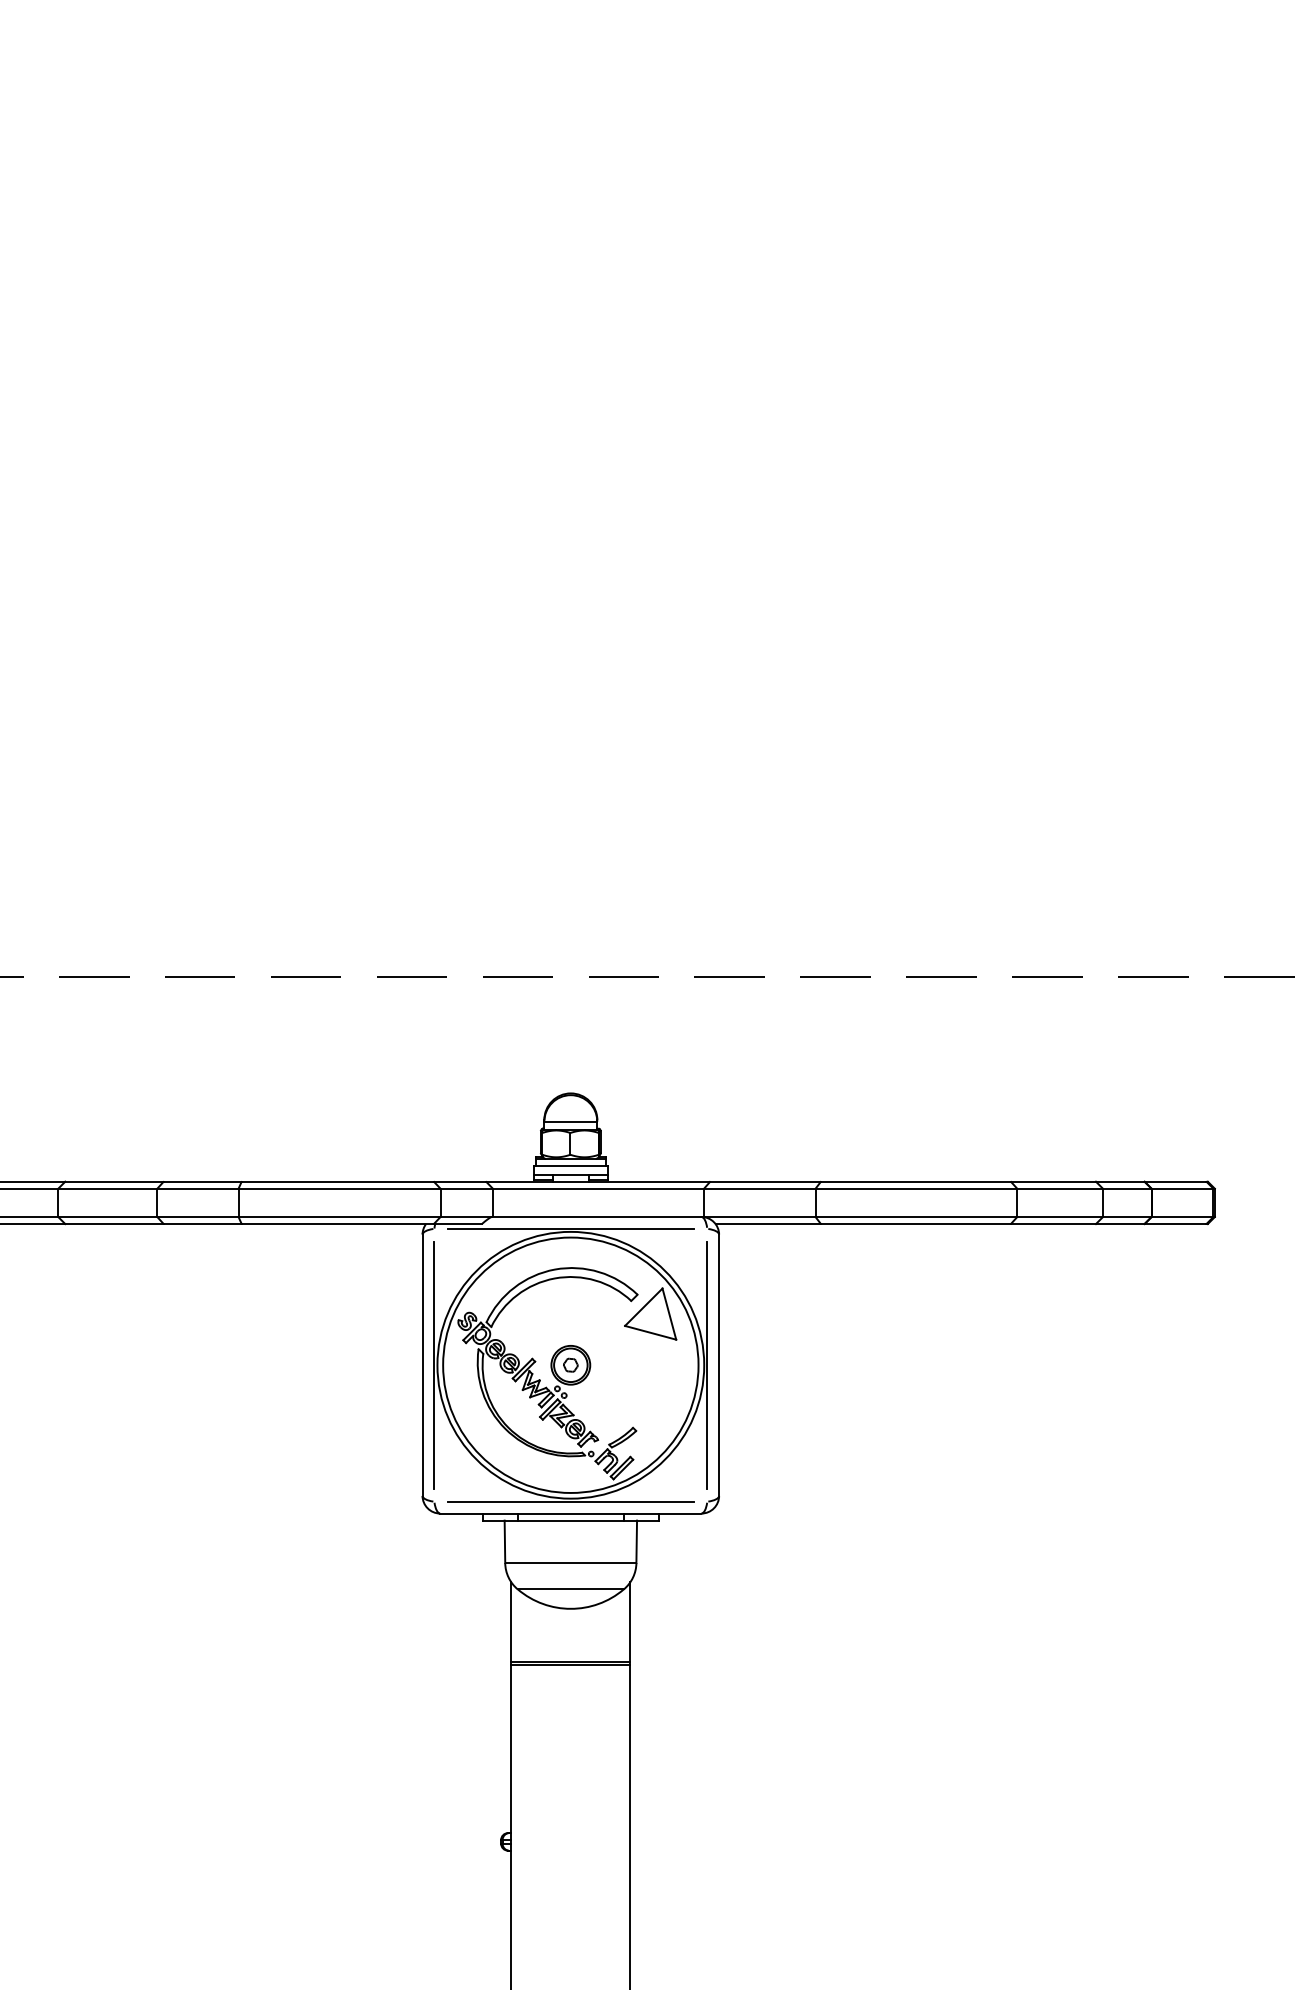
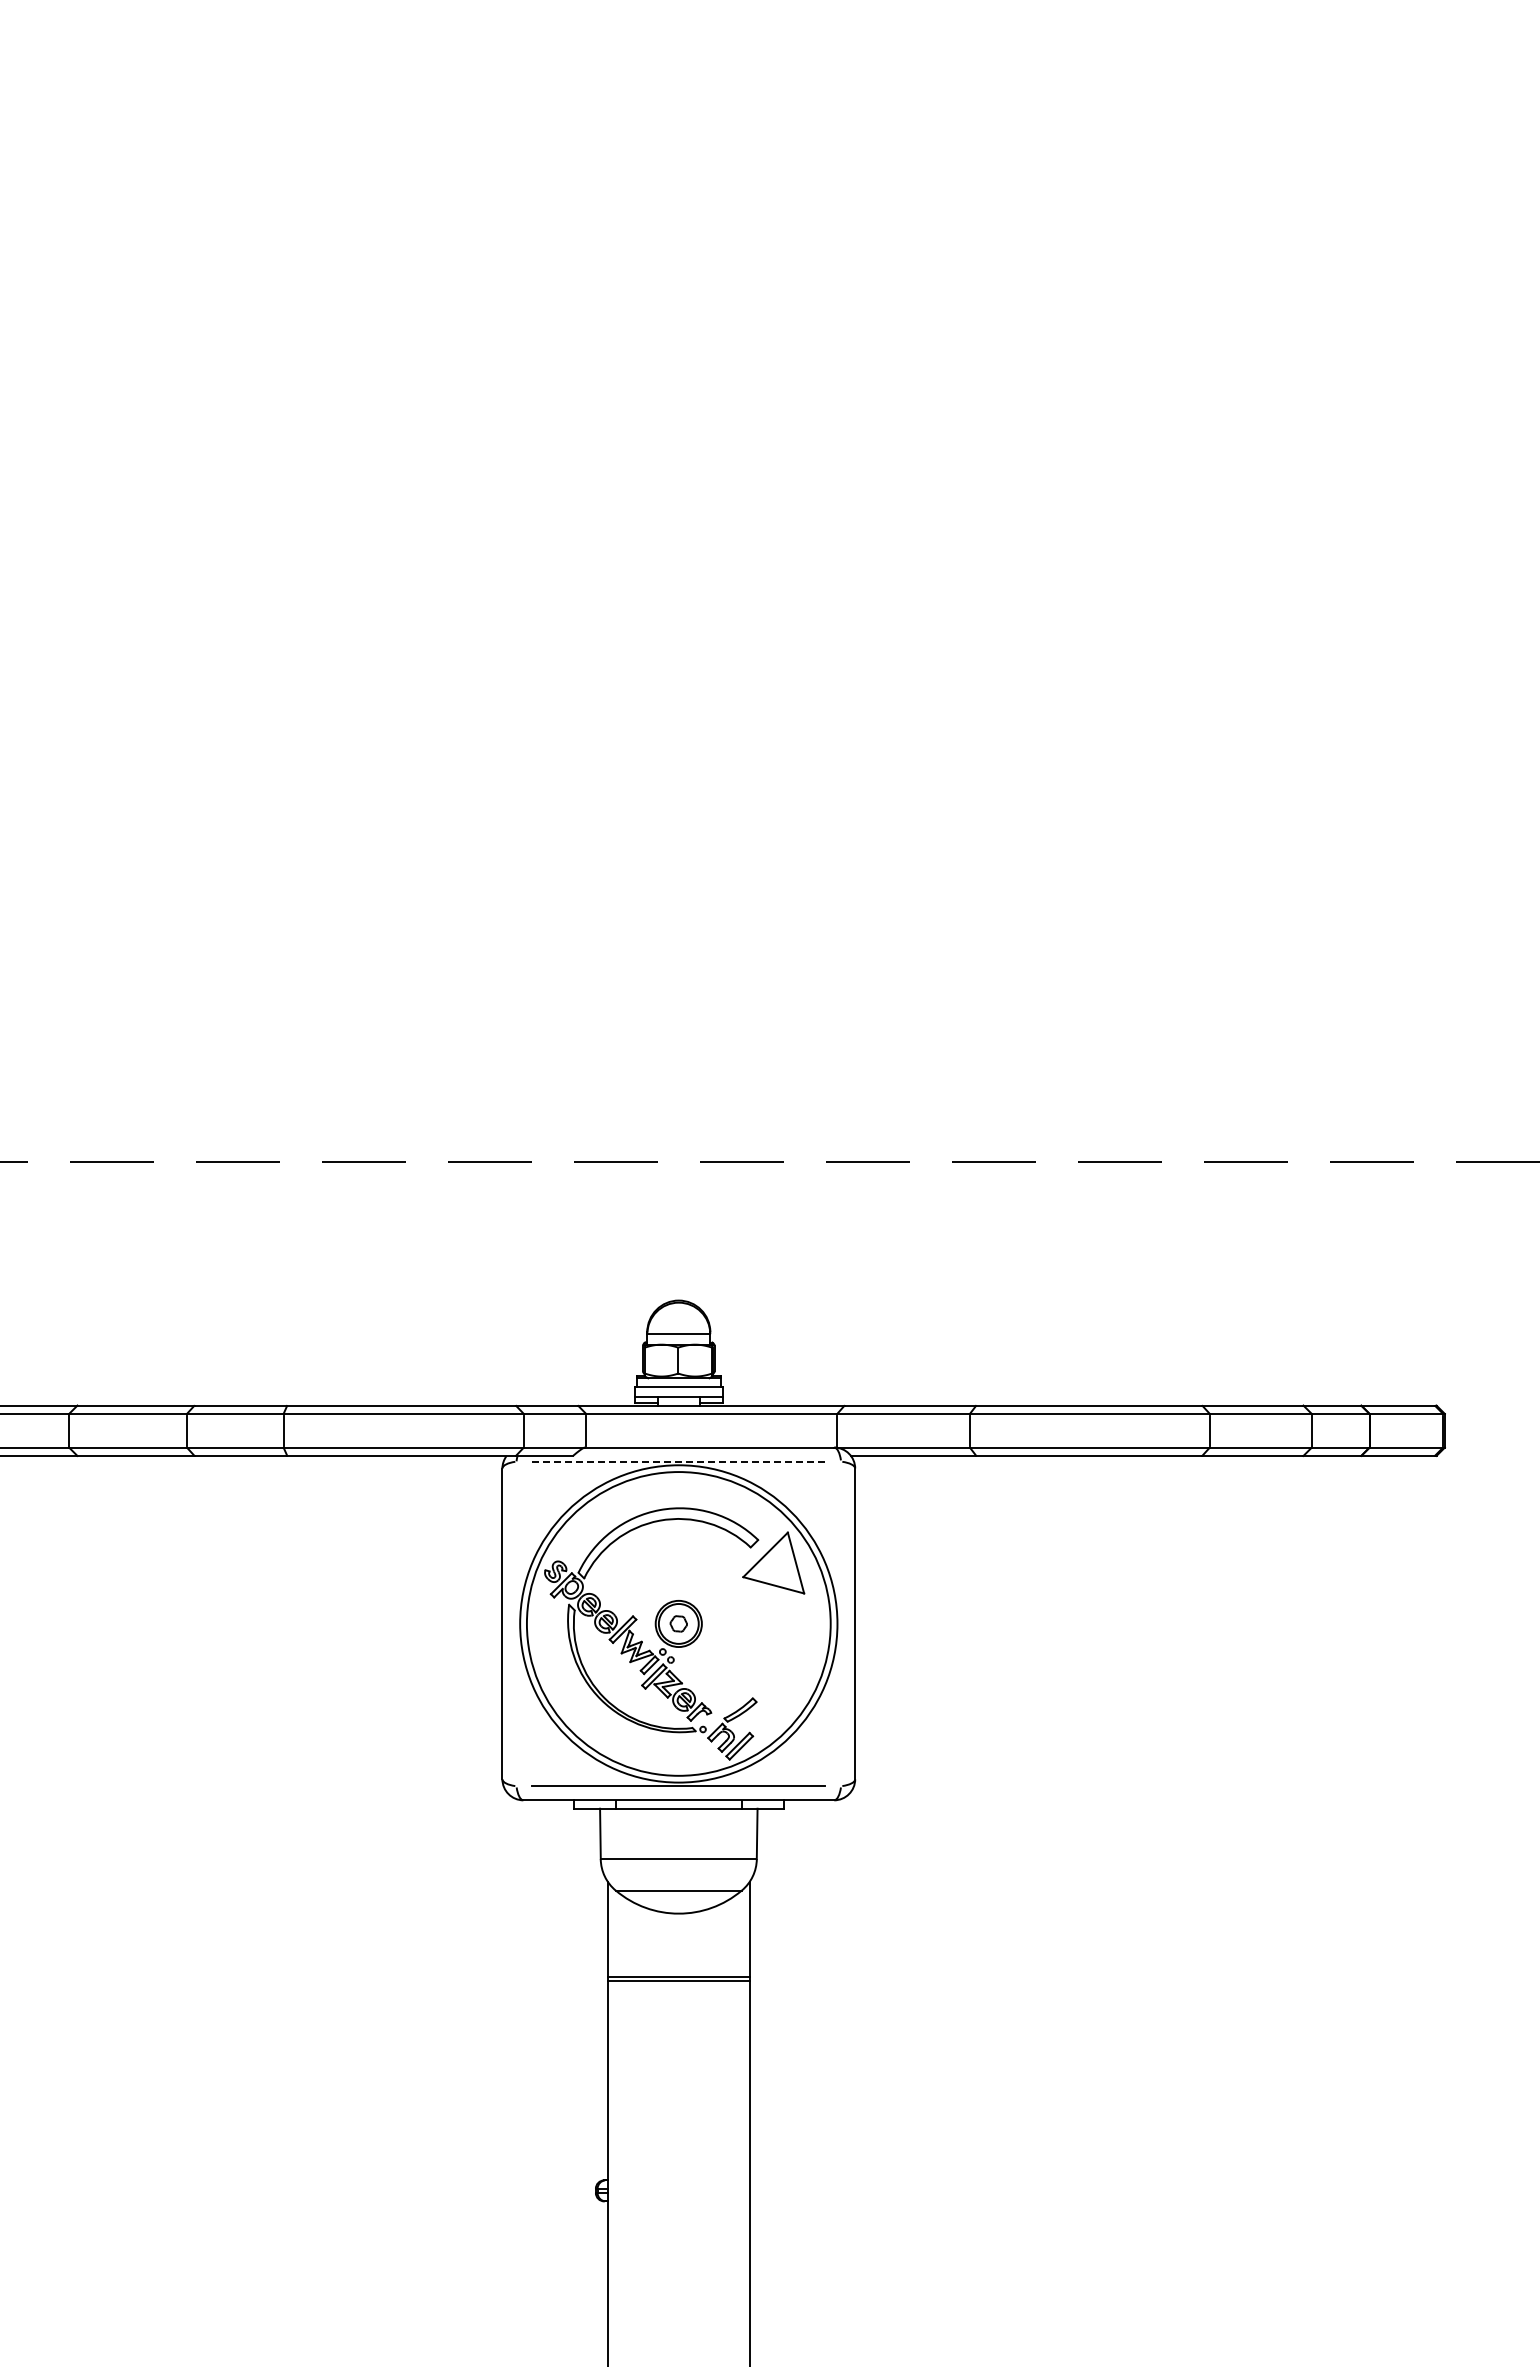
line: (570, 1228) -> (678, 1461), solid -> dashed
line: (434, 1364) -> (516, 1623), removed
line: (707, 1364) -> (841, 1623), removed

